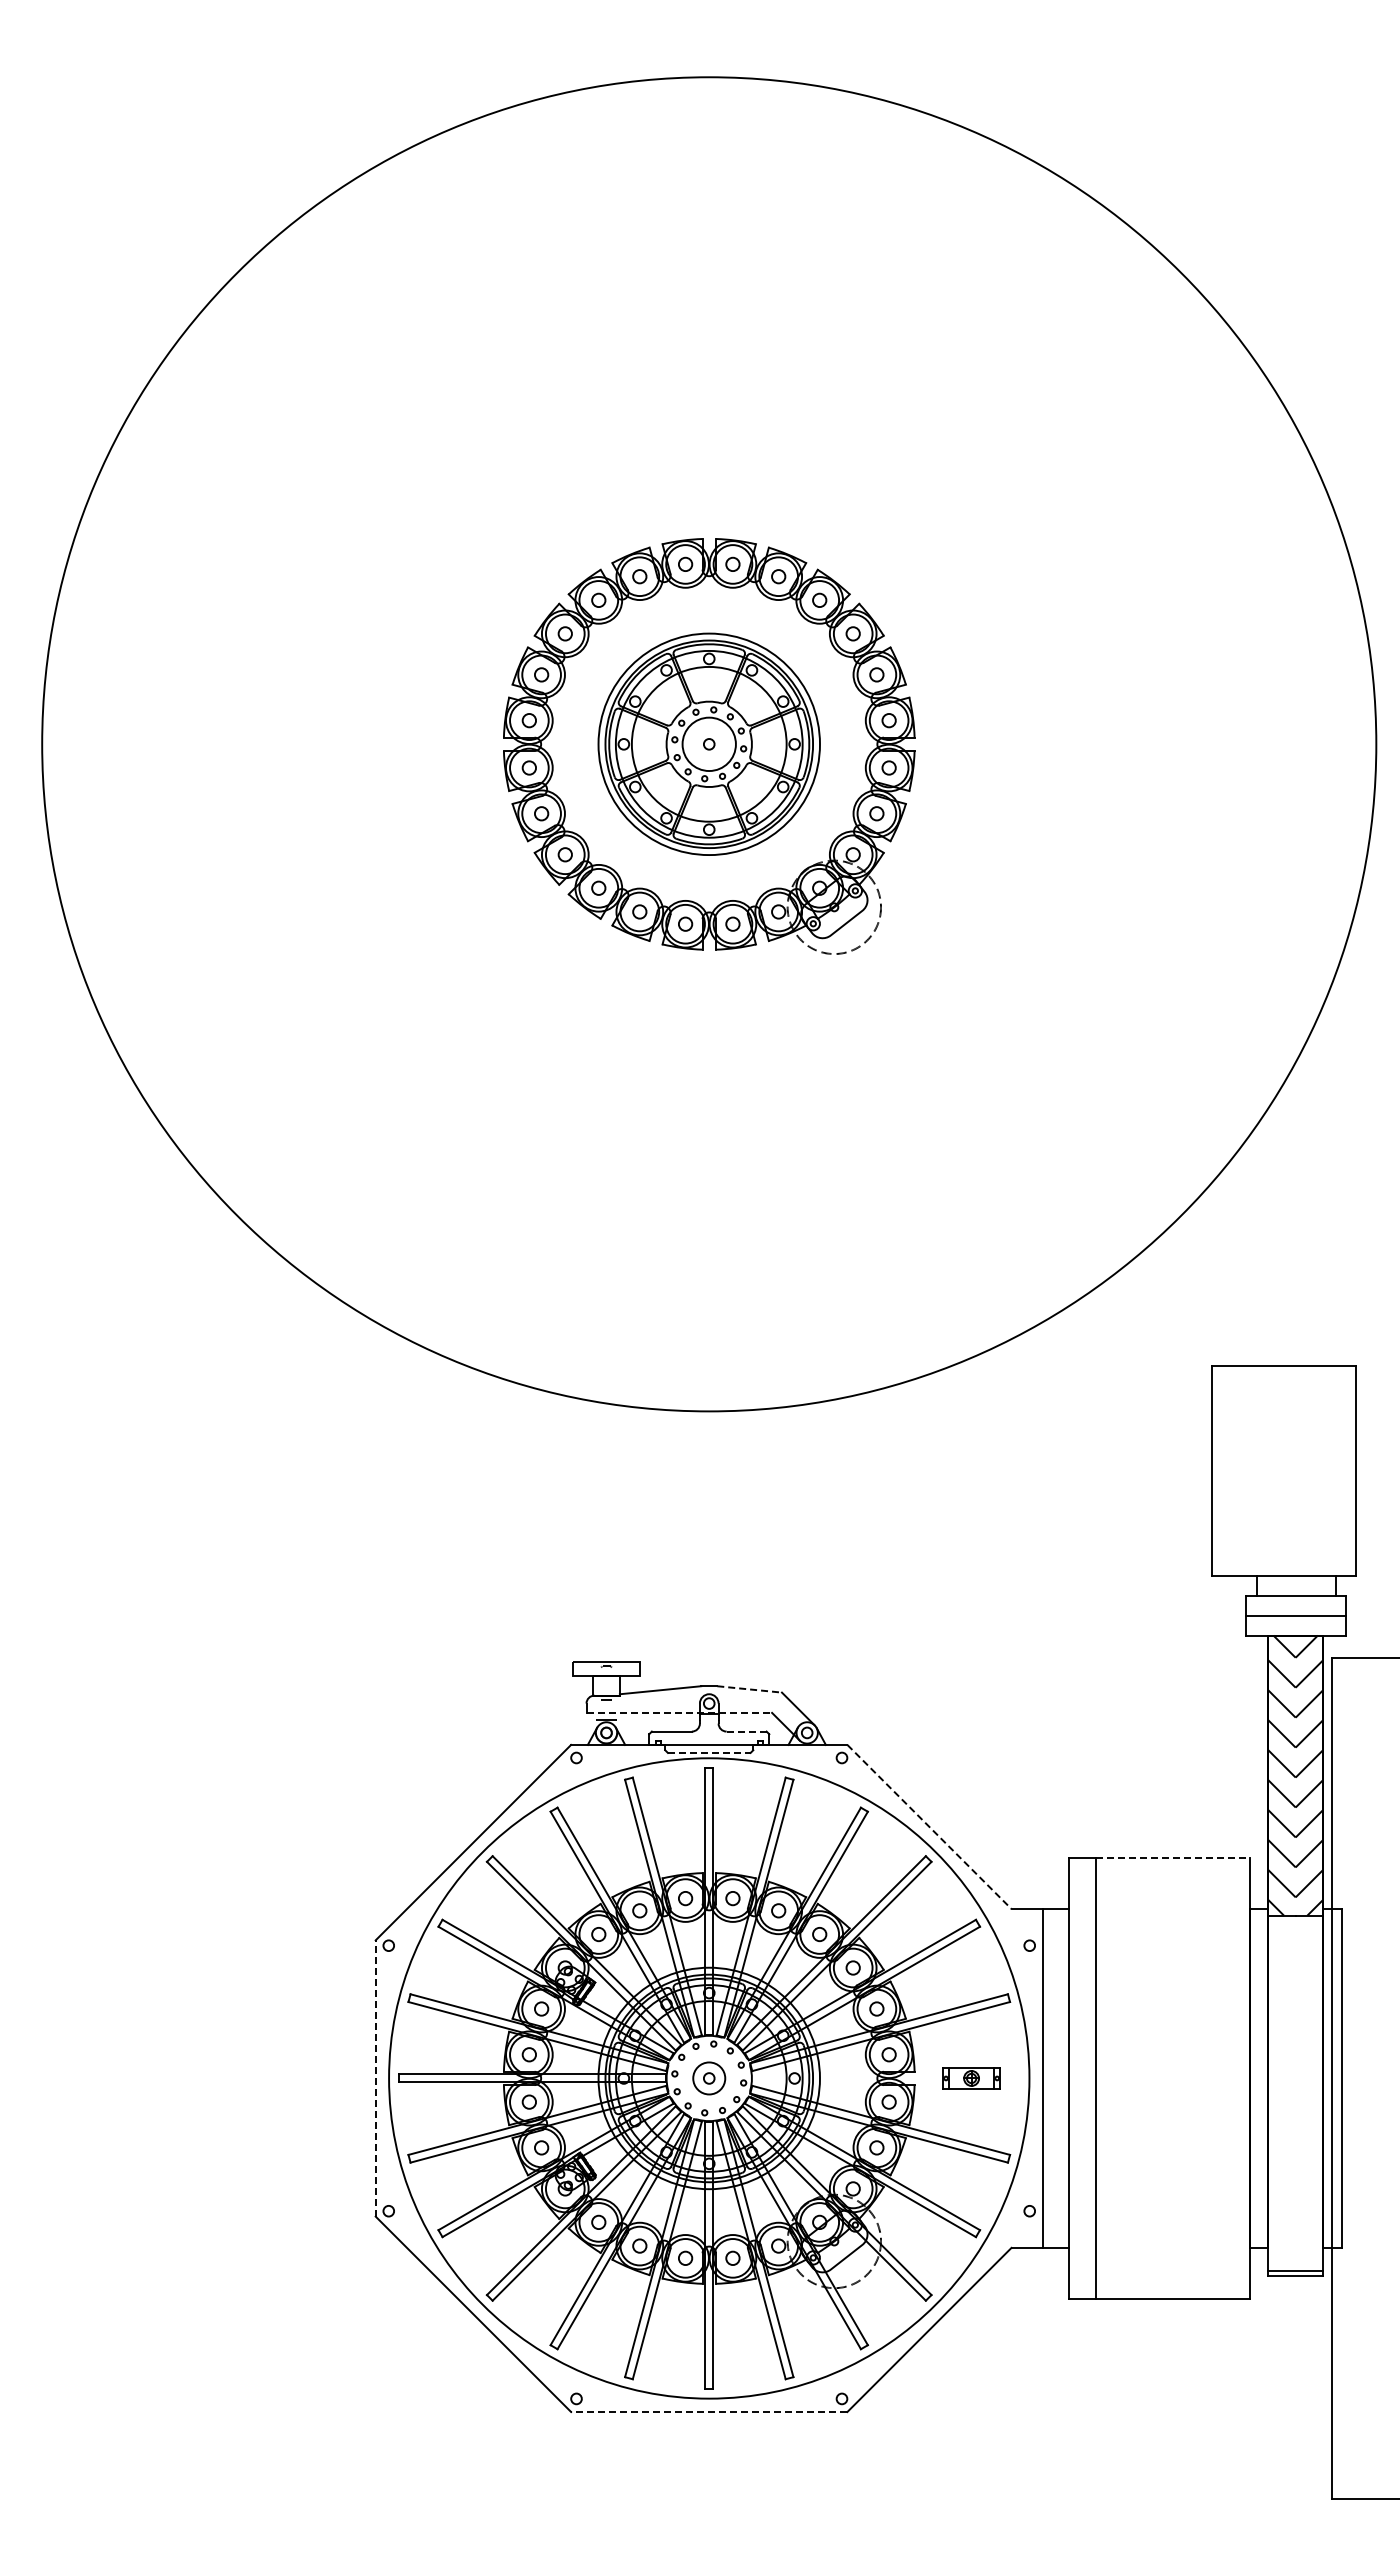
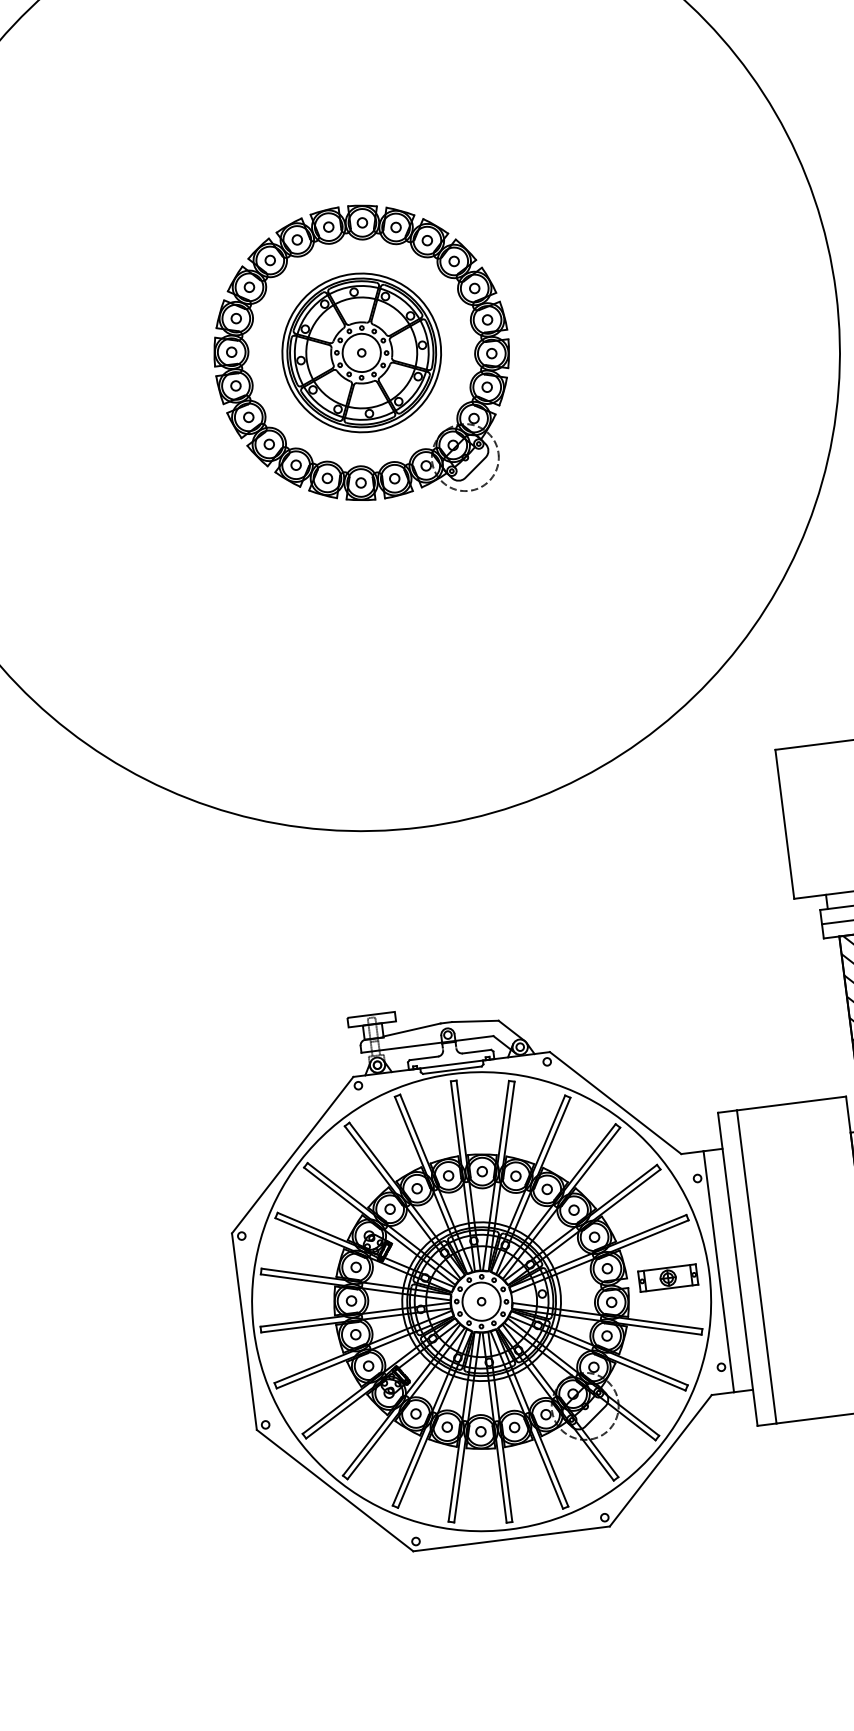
line: (749, 1689) -> (475, 1021), dashed -> solid
line: (679, 1712) -> (427, 1044), dashed -> solid
line: (747, 1731) -> (477, 1051), dashed -> solid
line: (709, 1752) -> (452, 1069), dashed -> solid
line: (929, 1827) -> (615, 1103), dashed -> solid
line: (1172, 1858) -> (791, 1103), dashed -> solid
line: (375, 2077) -> (244, 1331), dashed -> solid
circle: (708, 2078) -> (481, 1301), size x1.67
part: (971, 2078) -> (668, 1278), size x1.43
line: (708, 2412) -> (511, 1539), dashed -> solid

